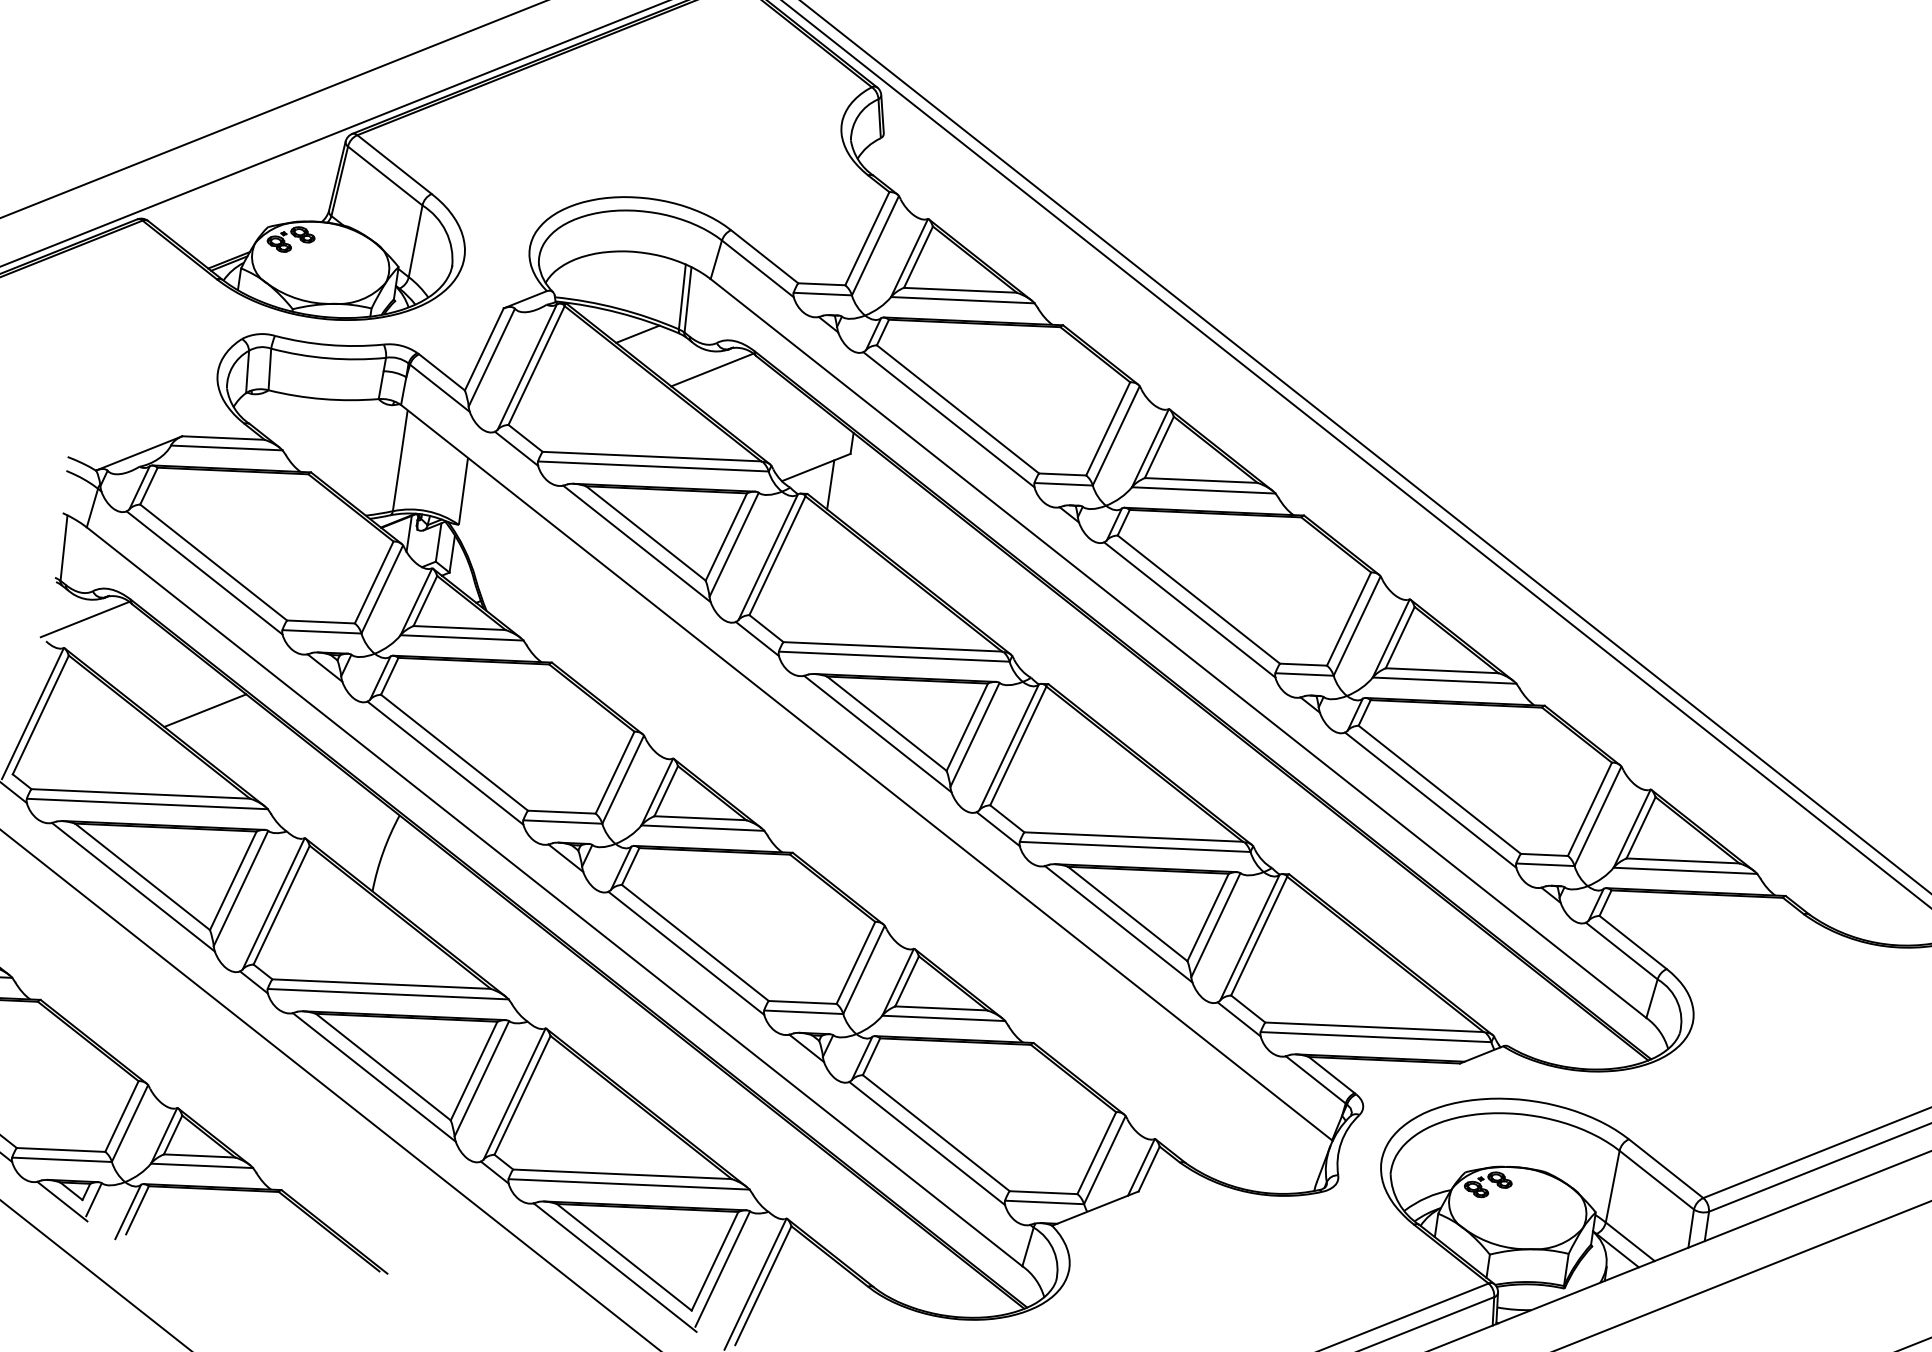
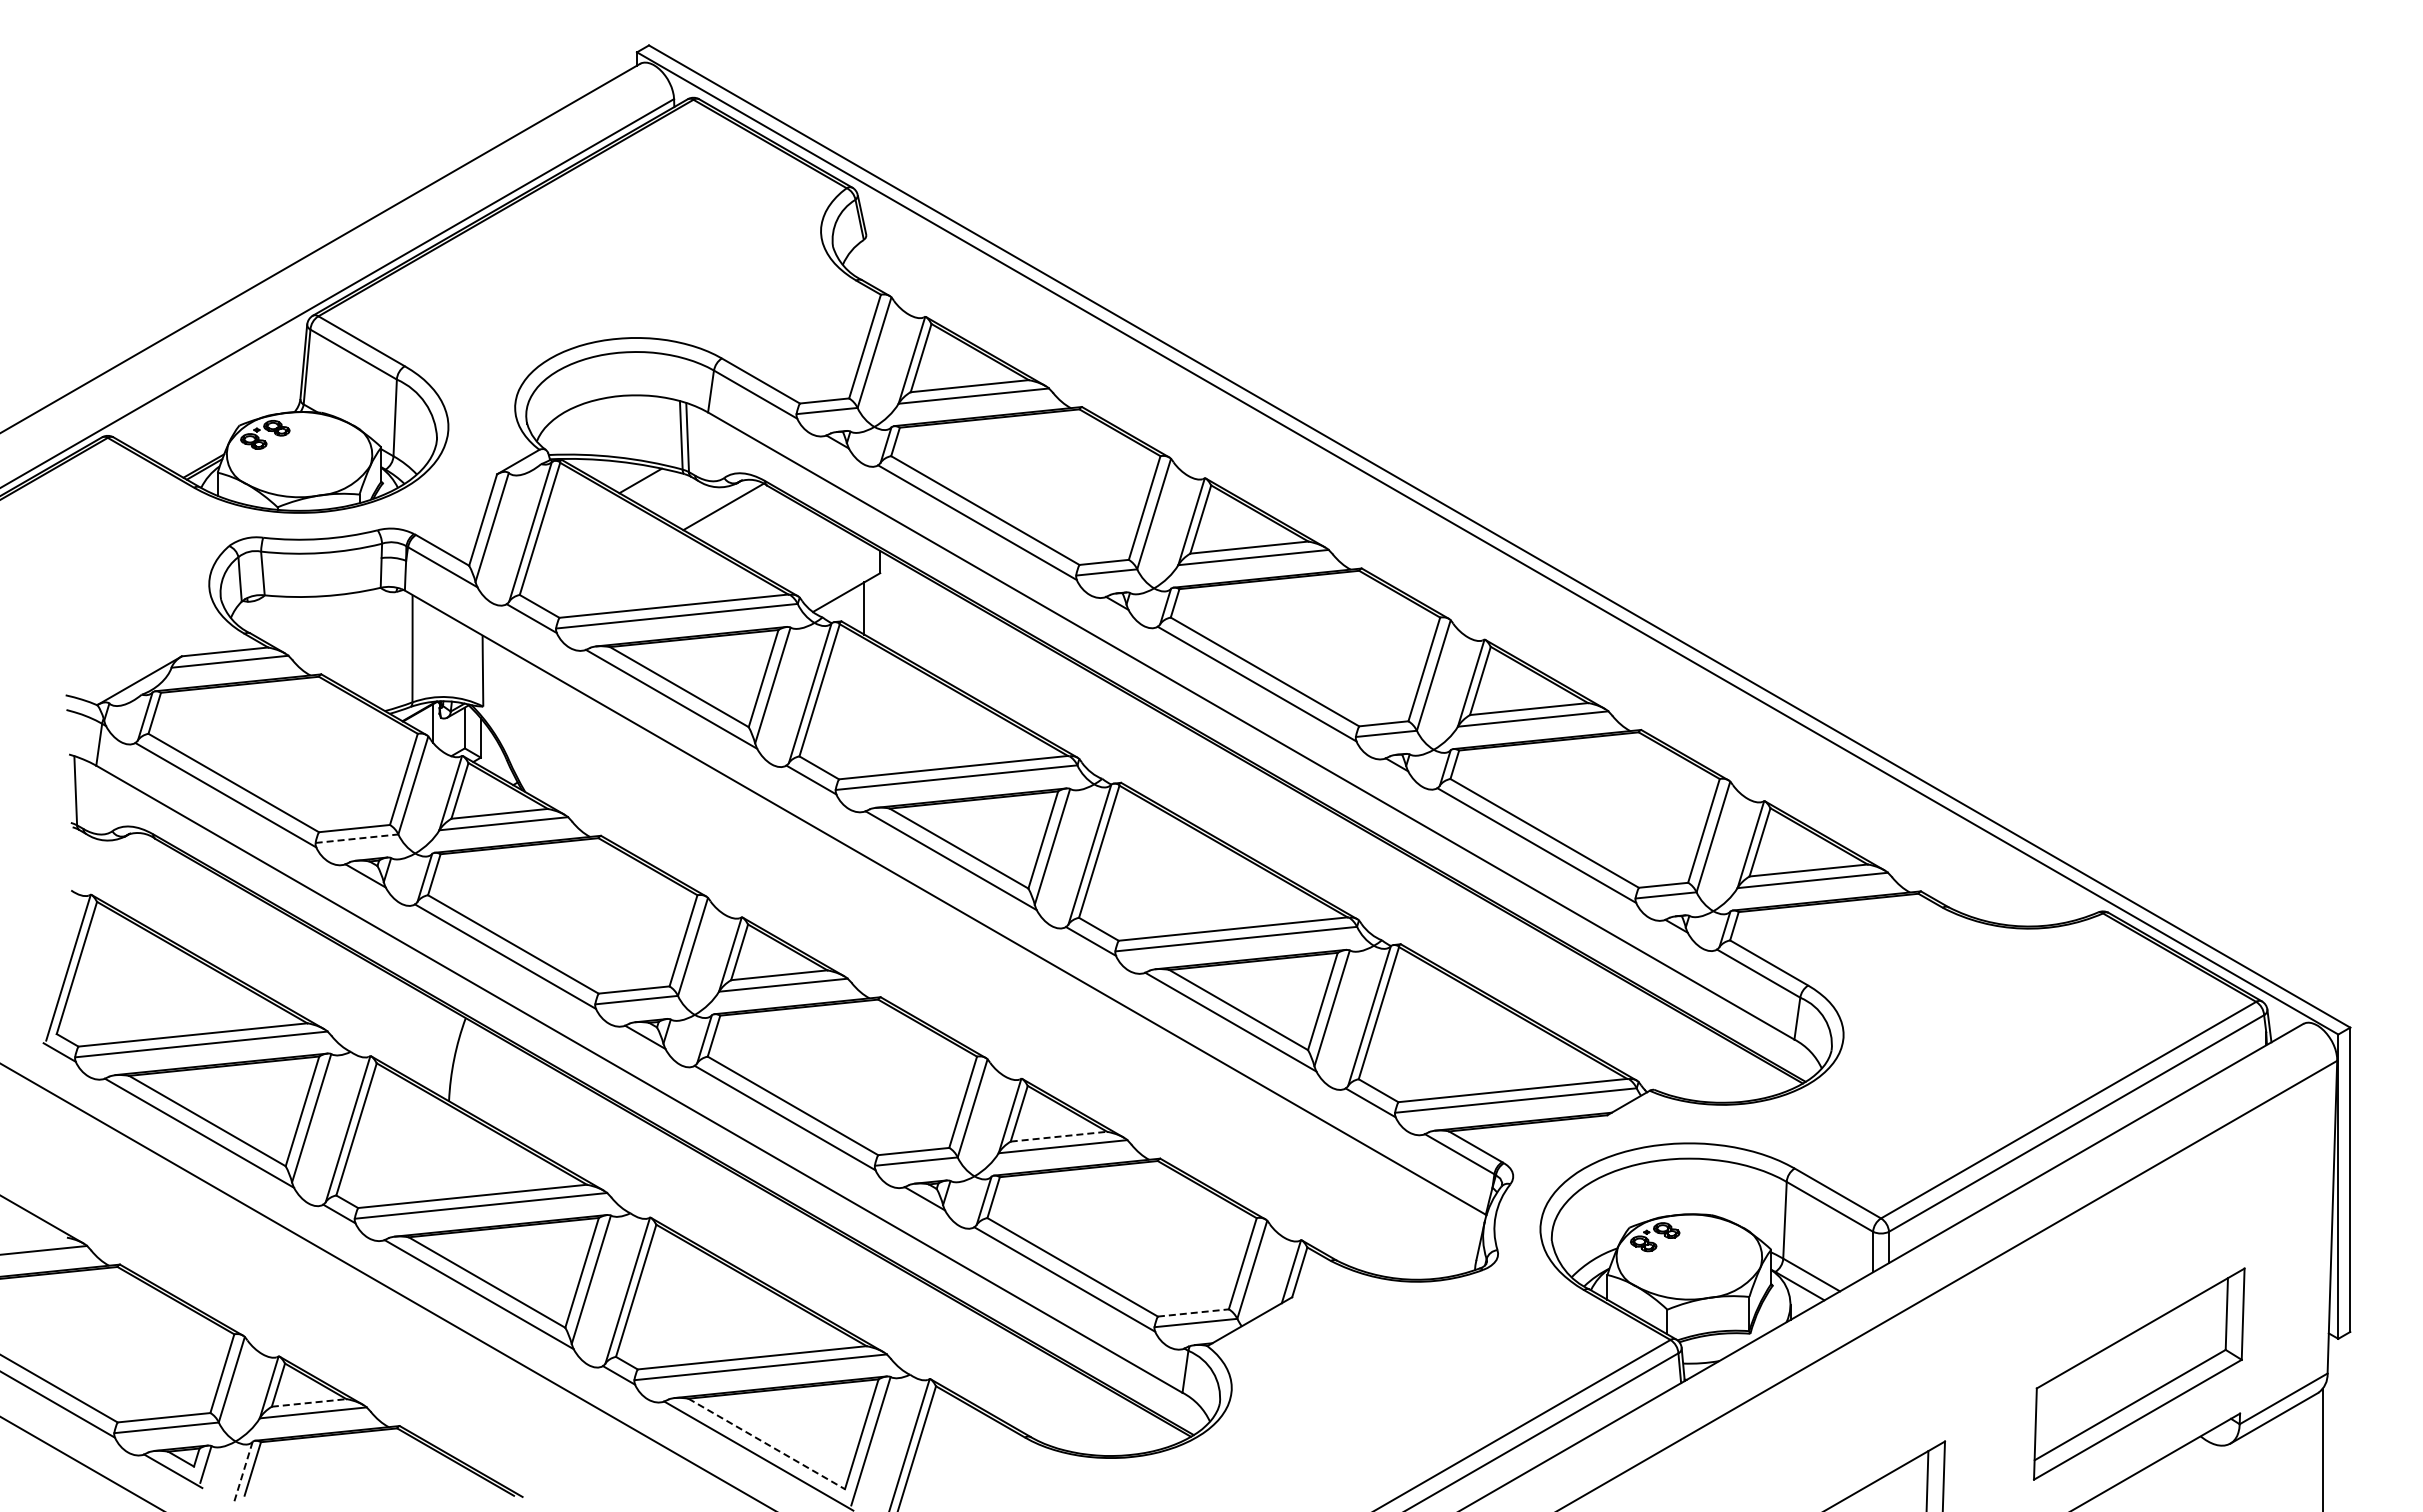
line: (85, 619) -> (108, 861), removed
line: (322, 631) -> (357, 838), solid -> dashed
line: (205, 710) -> (247, 938), removed
line: (941, 1008) -> (1059, 1136), solid -> dashed
line: (199, 1155) -> (309, 1402), solid -> dashed
line: (1043, 1192) -> (1193, 1312), solid -> dashed
line: (128, 1212) -> (243, 1472), solid -> dashed
line: (624, 1257) -> (767, 1444), solid -> dashed

